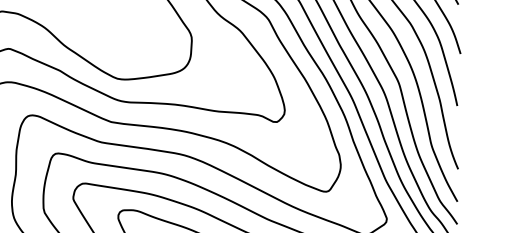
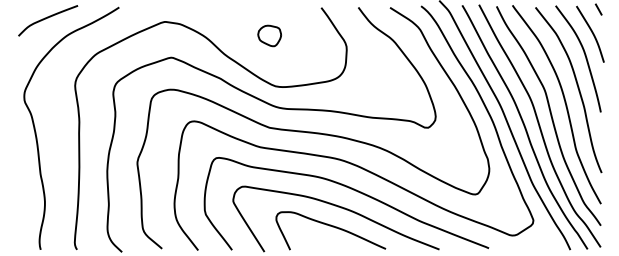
part: (111, 25) -> (269, 35), added

